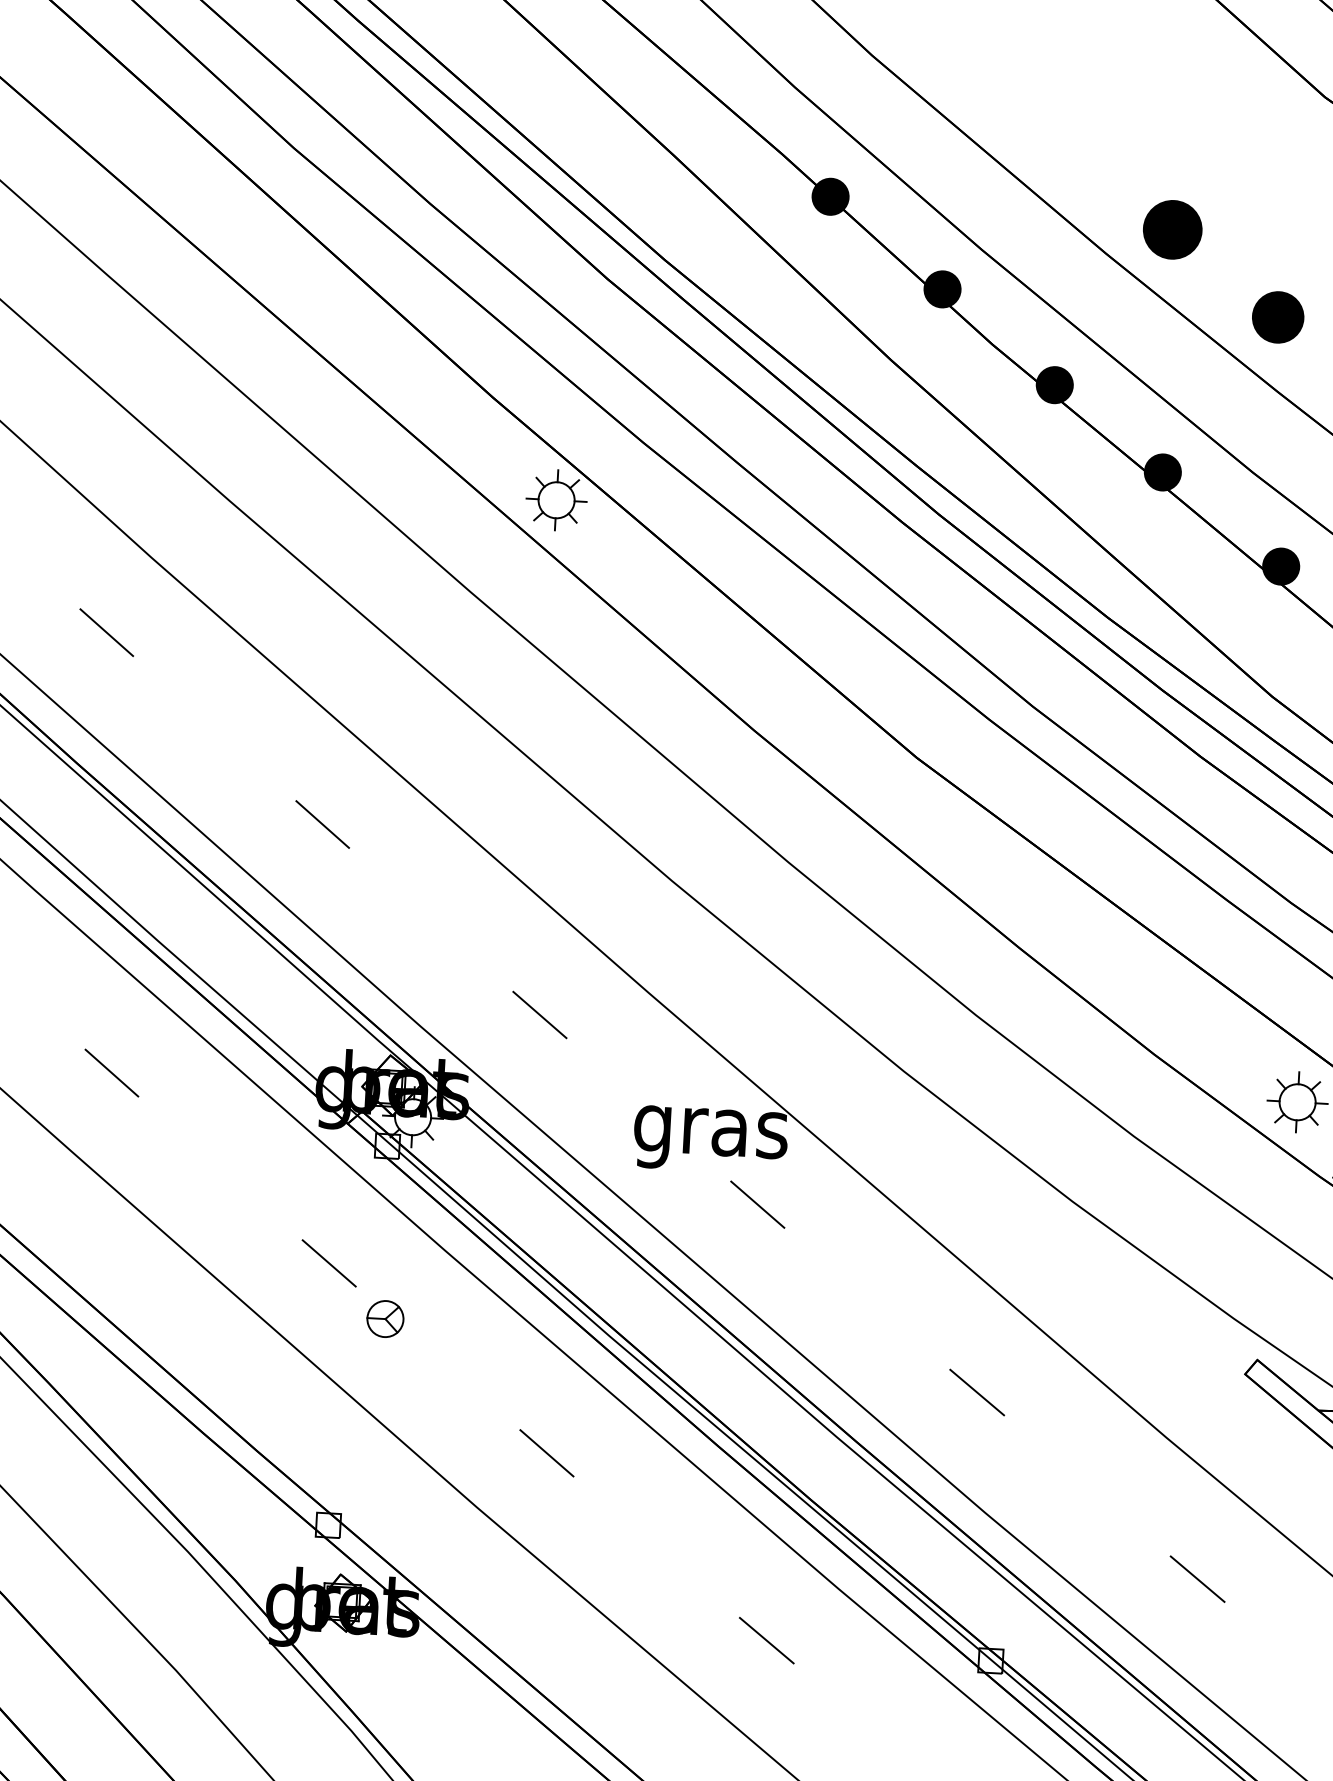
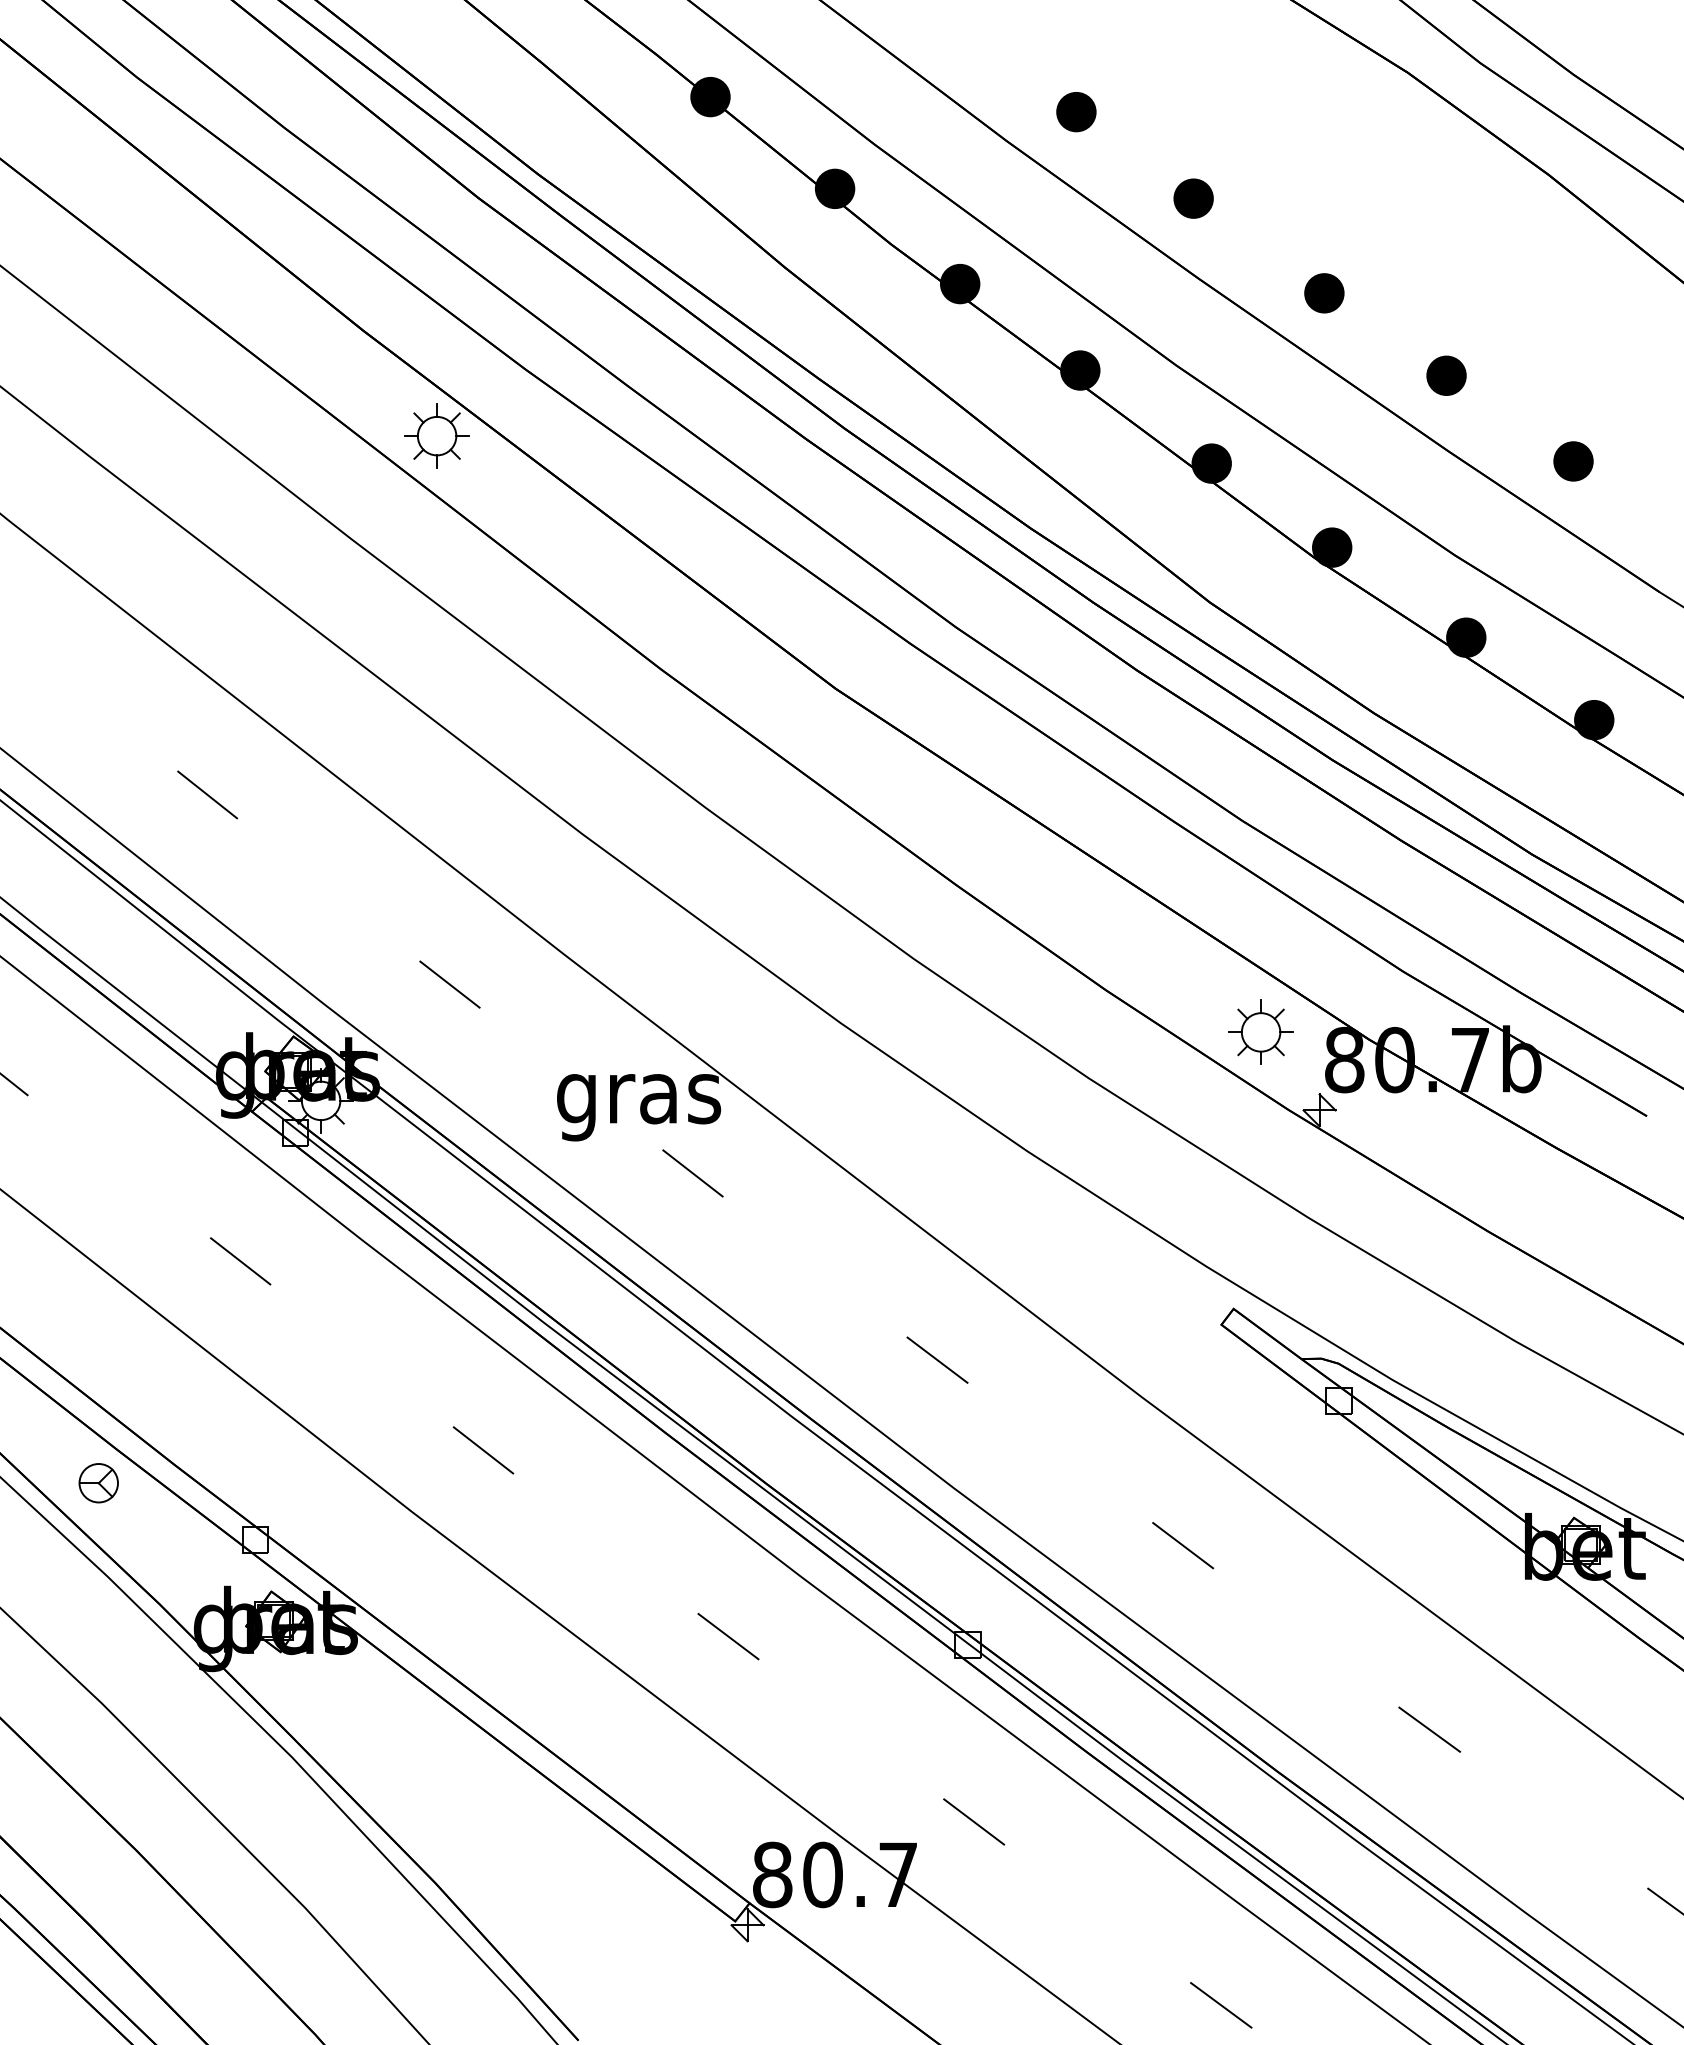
part: (1172, 230) -> (1076, 112), size x0.62
part: (1277, 317) -> (1193, 198), size x0.71
part: (385, 1319) -> (98, 1483), moved

